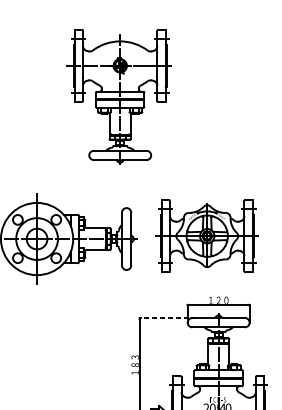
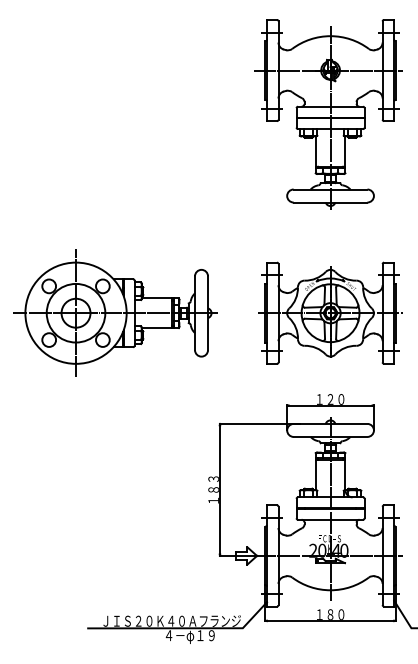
part: (118, 97) -> (328, 114), moved
part: (207, 235) -> (330, 312), moved
line: (167, 317) -> (259, 423), dashed -> solid

